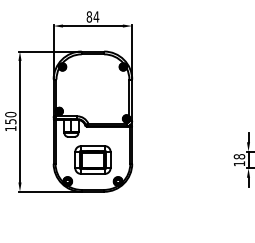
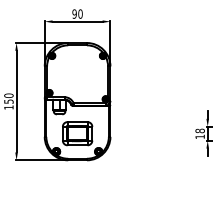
text: (92, 16) -> (77, 13), 84 -> 90

